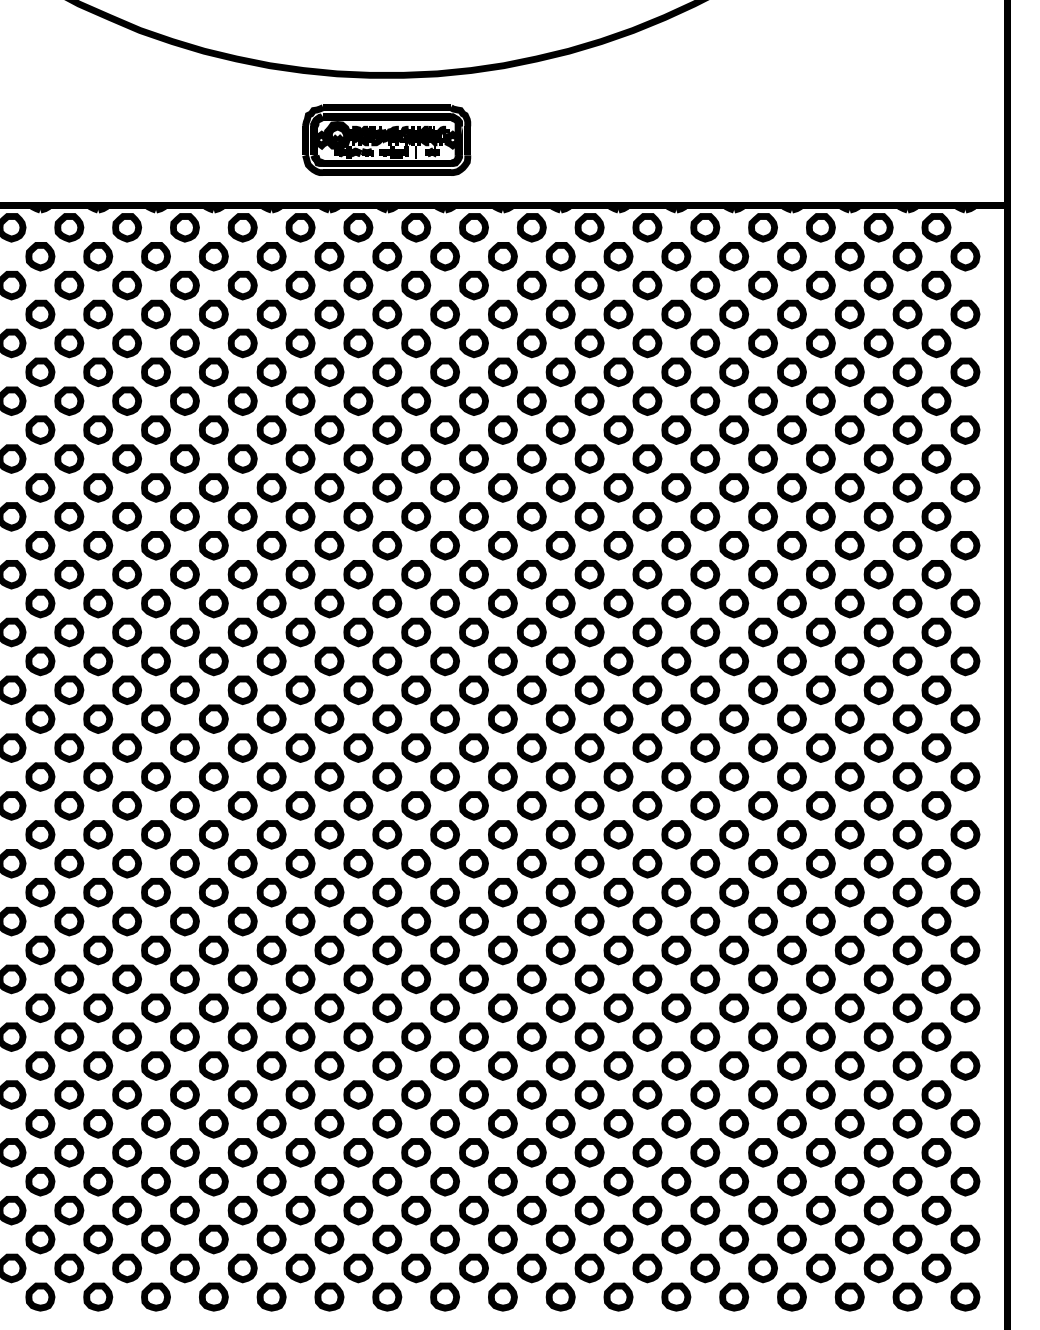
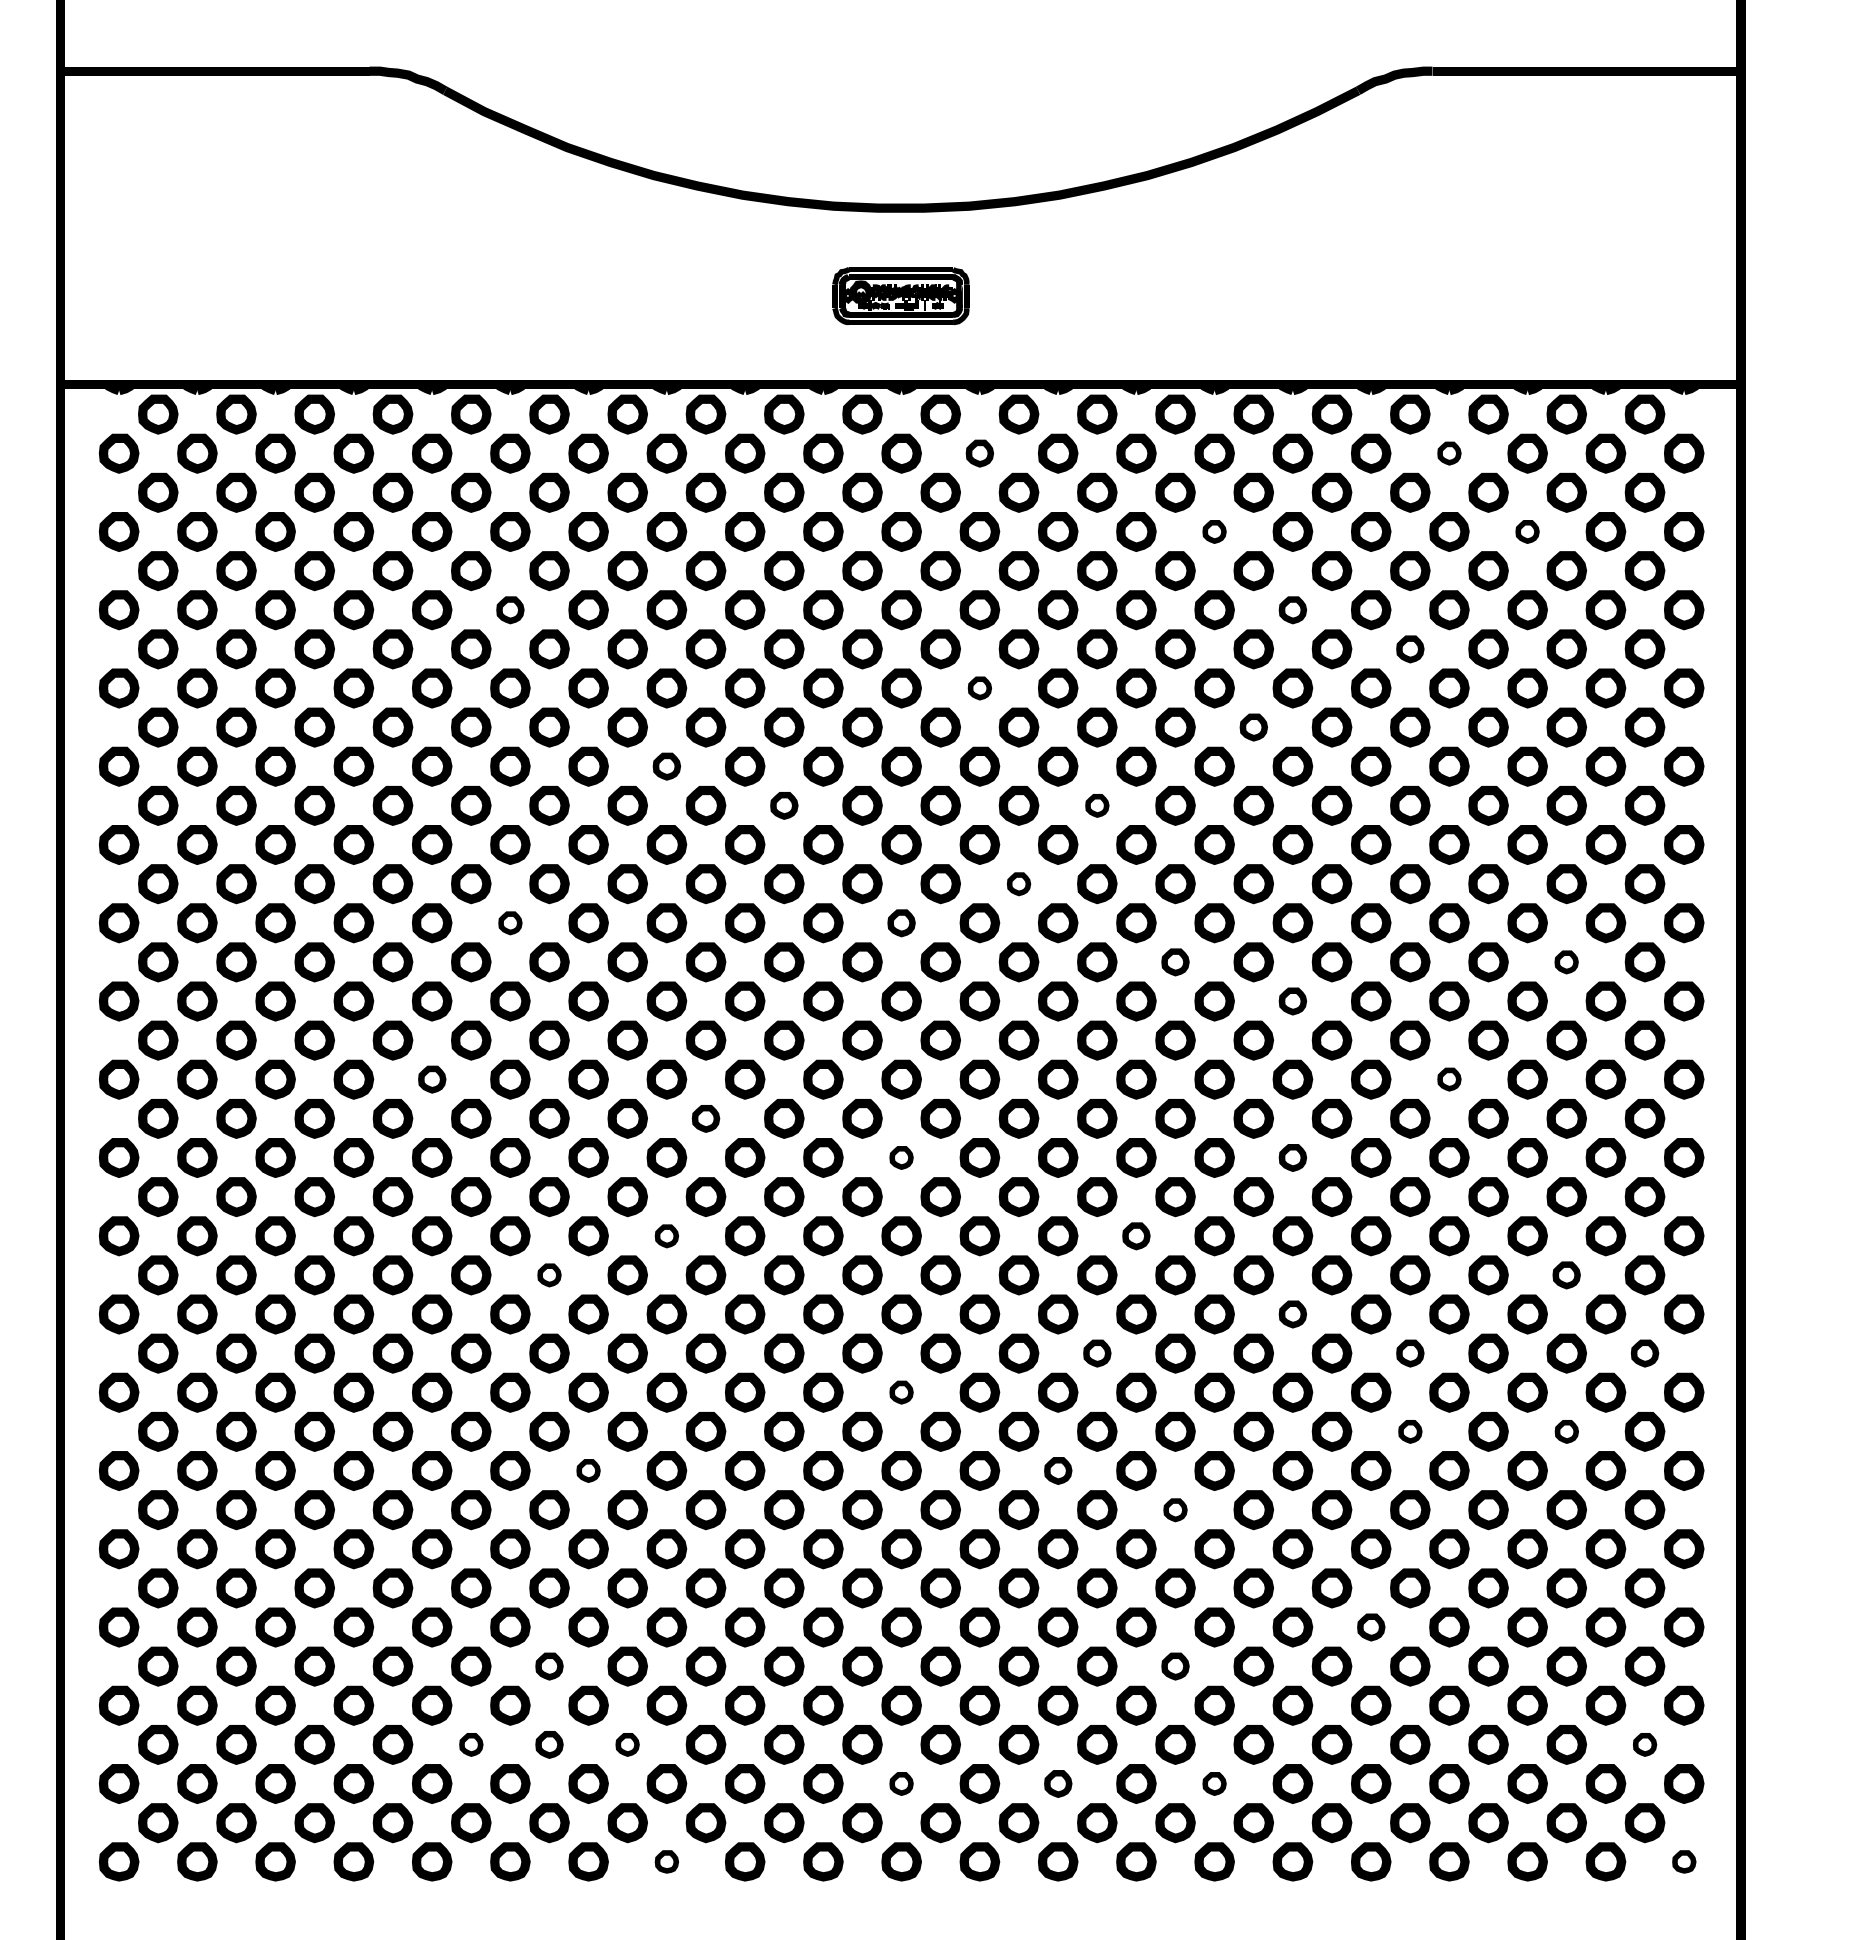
part: (386, 139) -> (900, 295), size x0.6
part: (444, 256) -> (979, 453), size x0.7
part: (792, 256) -> (1449, 453), size x0.6
part: (618, 314) -> (1214, 531), size x0.6
part: (849, 314) -> (1527, 531), size x0.6
part: (98, 372) -> (510, 610), size x0.7
part: (676, 372) -> (1292, 610), size x0.7
part: (763, 401) -> (1410, 649), size x0.7
part: (444, 430) -> (979, 688), size x0.6
part: (647, 459) -> (1253, 727), size x0.7
part: (213, 487) -> (666, 766), size x0.7
part: (300, 516) -> (784, 805), size x0.7
part: (531, 516) -> (1097, 805), size x0.6
part: (473, 575) -> (1018, 884), size x0.6
part: (98, 603) -> (510, 923), size x0.6
part: (387, 603) -> (901, 923), size x0.7
part: (589, 632) -> (1175, 962), size x0.7
part: (878, 632) -> (1566, 962), size x0.6
part: (676, 661) -> (1292, 1001), size x0.7
part: (40, 719) -> (432, 1079), size x0.7
part: (792, 719) -> (1449, 1079), size x0.6
part: (242, 747) -> (705, 1118), size x0.7
part: (387, 776) -> (901, 1157), size x0.6
part: (676, 776) -> (1292, 1157), size x0.7
part: (213, 835) -> (666, 1236), size x0.6
part: (560, 835) -> (1136, 1236), size x0.7
part: (127, 863) -> (549, 1275), size x0.6
part: (878, 863) -> (1566, 1275), size x0.7
part: (676, 892) -> (1292, 1314), size x0.7
part: (531, 921) -> (1097, 1353), size x0.7
part: (763, 921) -> (1410, 1353), size x0.7
part: (936, 921) -> (1644, 1353), size x0.7
part: (387, 950) -> (901, 1392), size x0.6
part: (763, 979) -> (1410, 1431), size x0.6
part: (878, 979) -> (1566, 1431), size x0.6
part: (155, 1007) -> (588, 1470), size x0.6
part: (503, 1007) -> (1058, 1470), size x0.7
part: (589, 1037) -> (1175, 1510), size x0.6
part: (734, 1123) -> (1371, 1627), size x0.7
part: (127, 1152) -> (549, 1666), size x0.7
part: (589, 1152) -> (1175, 1666), size x0.7
part: (69, 1210) -> (471, 1744), size x0.6
part: (127, 1210) -> (549, 1744), size x0.7
part: (184, 1210) -> (627, 1744), size x0.6
part: (936, 1210) -> (1644, 1744), size x0.6
part: (387, 1239) -> (901, 1783), size x0.6
part: (503, 1239) -> (1058, 1783), size x0.7
part: (618, 1239) -> (1214, 1783), size x0.6
part: (213, 1296) -> (666, 1861), size x0.6
part: (965, 1296) -> (1684, 1861), size x0.6

